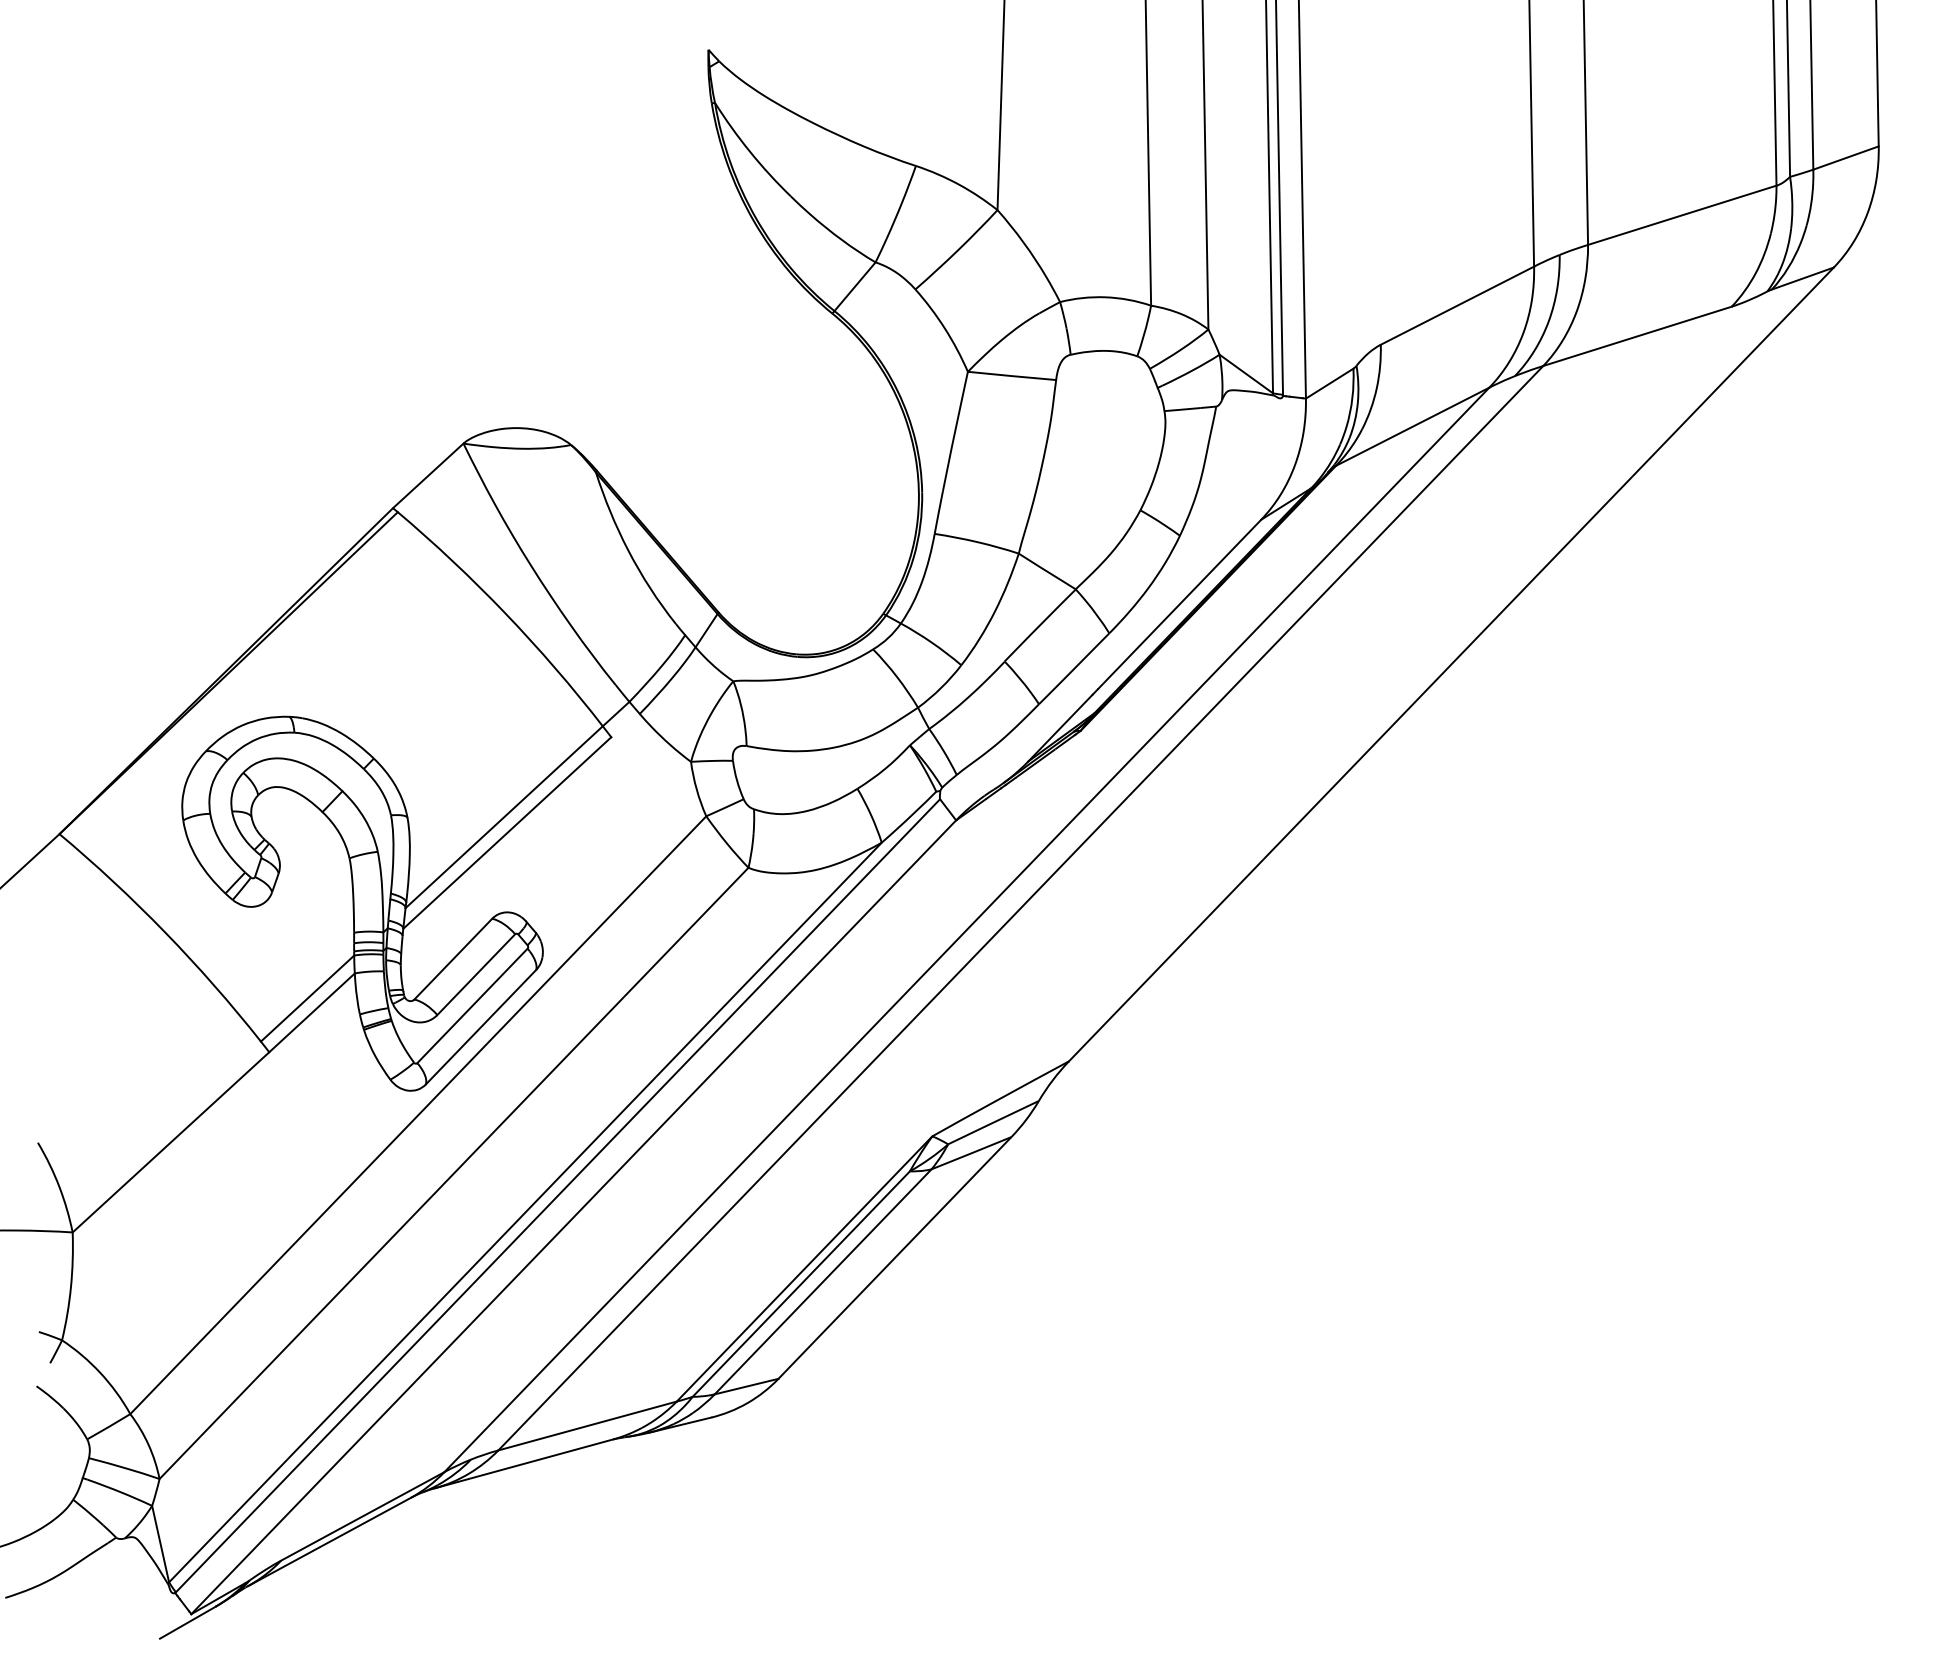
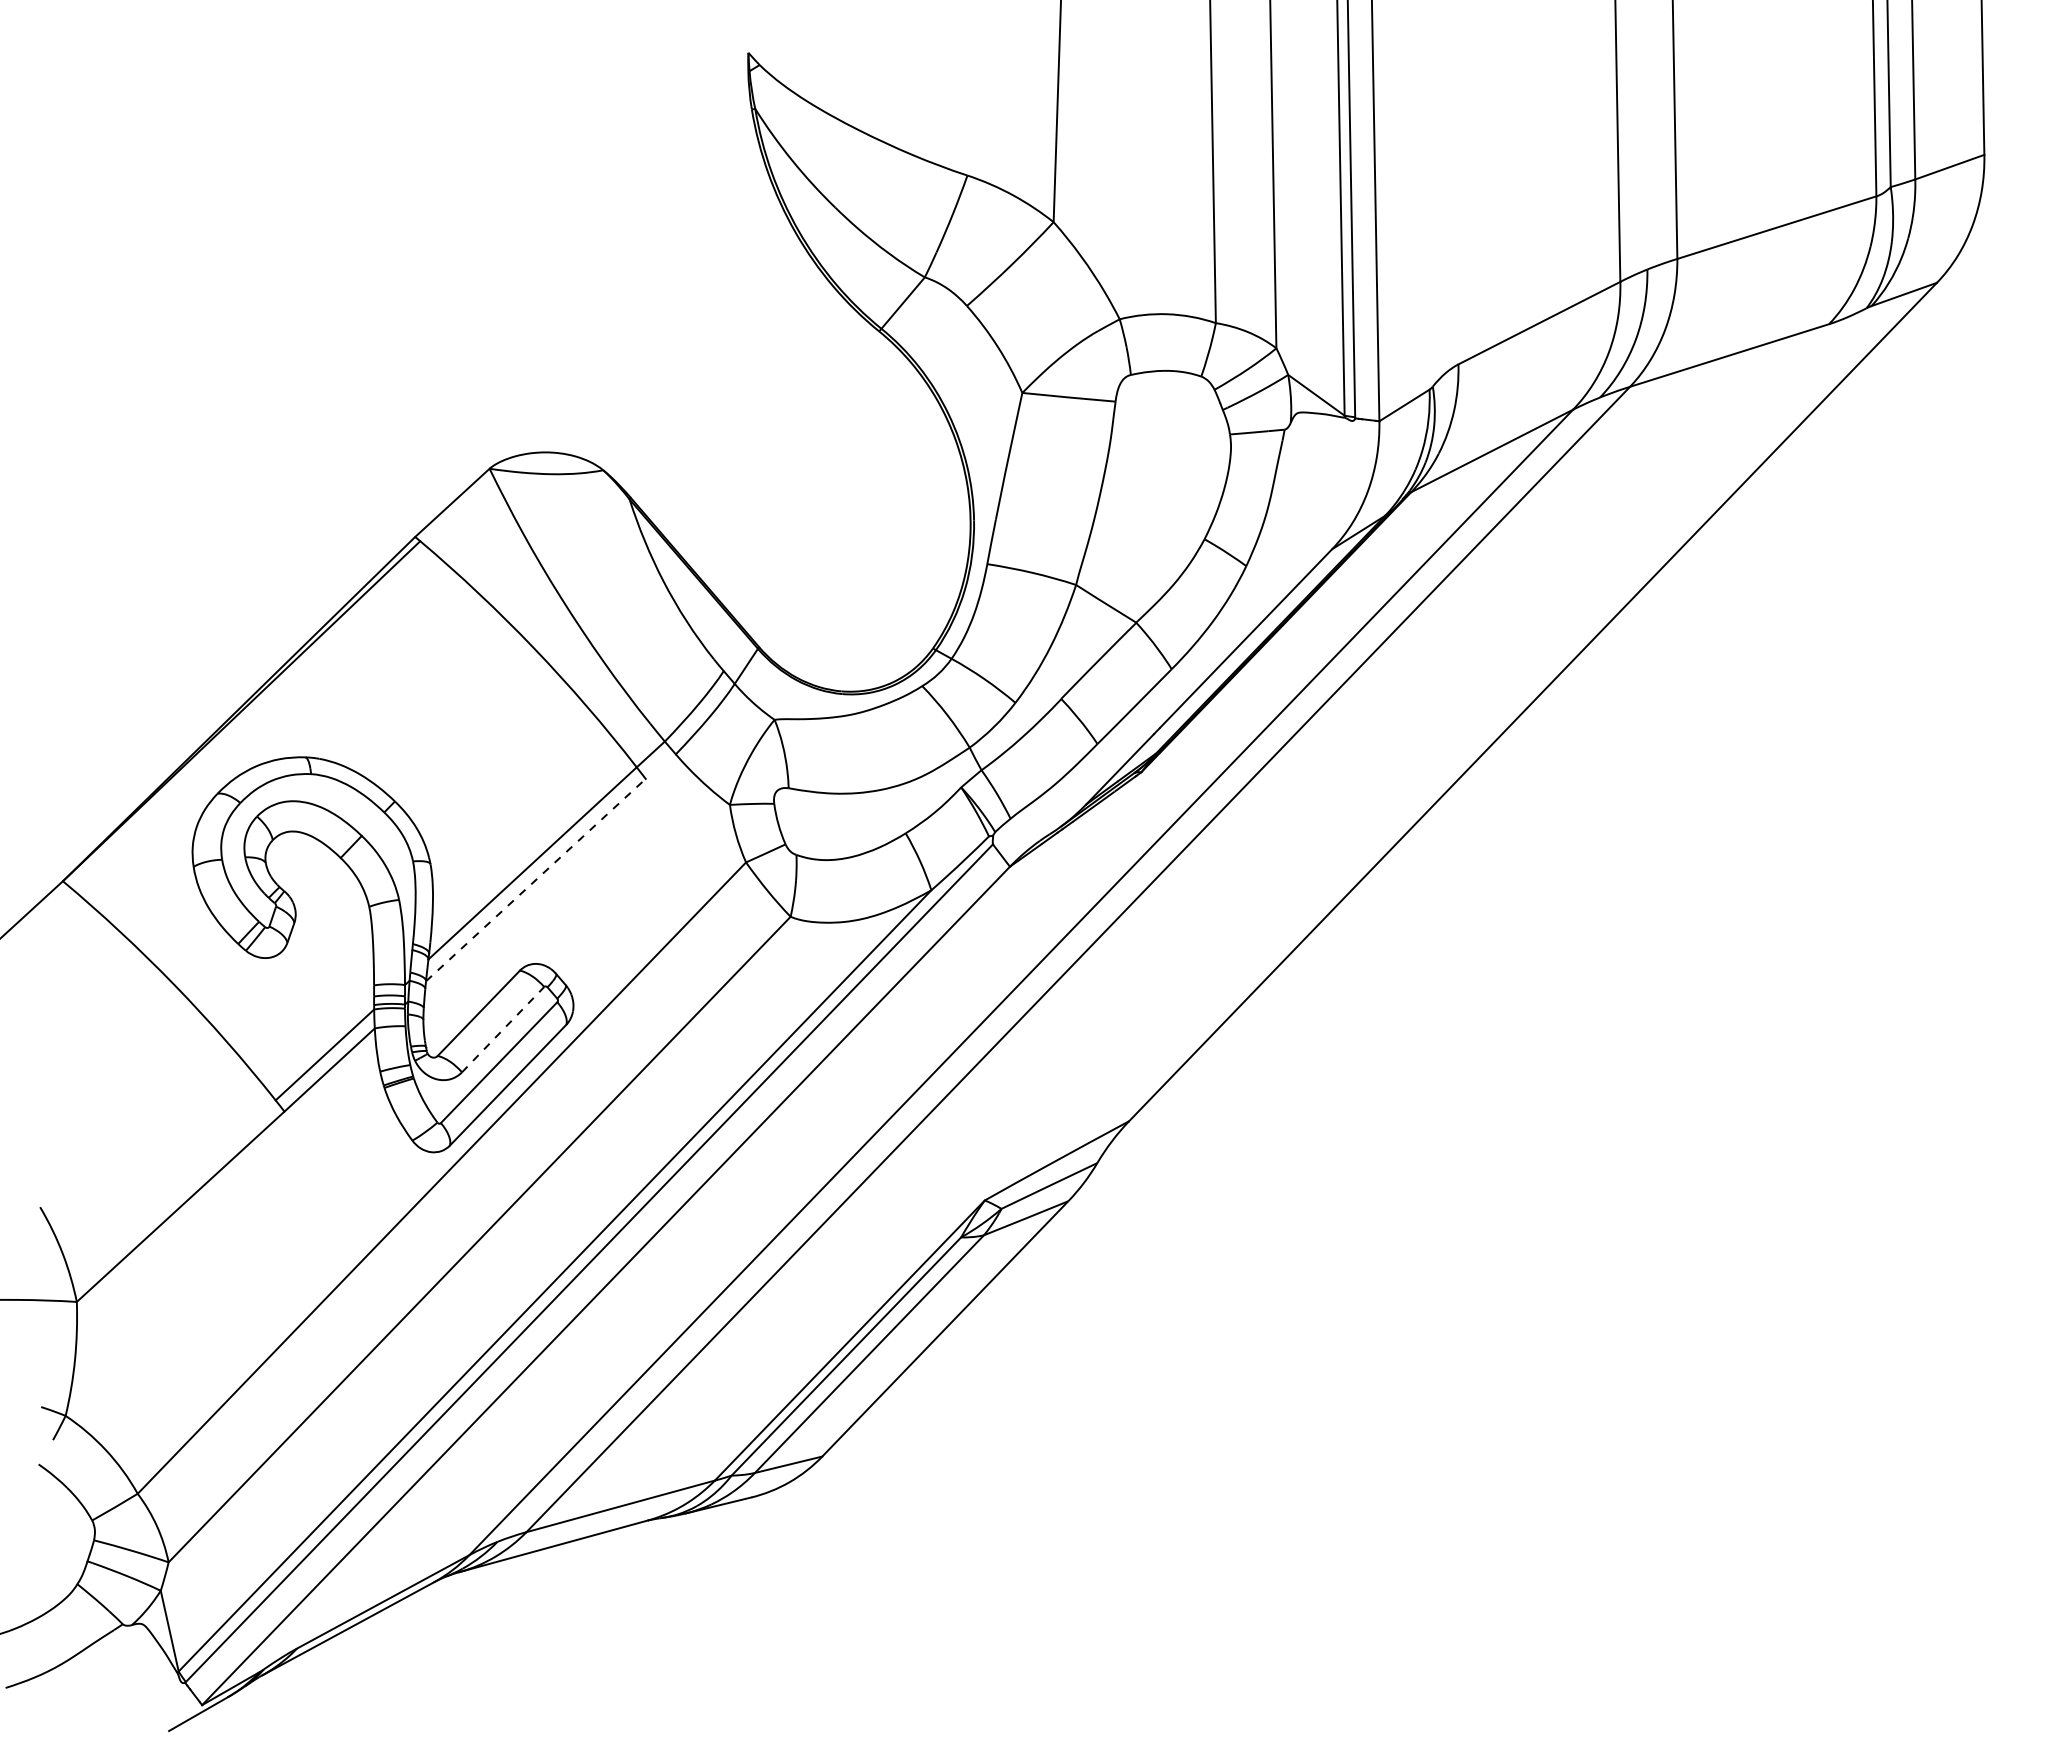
line: (507, 832) -> (536, 879), solid -> dashed
line: (476, 974) -> (503, 1029), solid -> dashed

